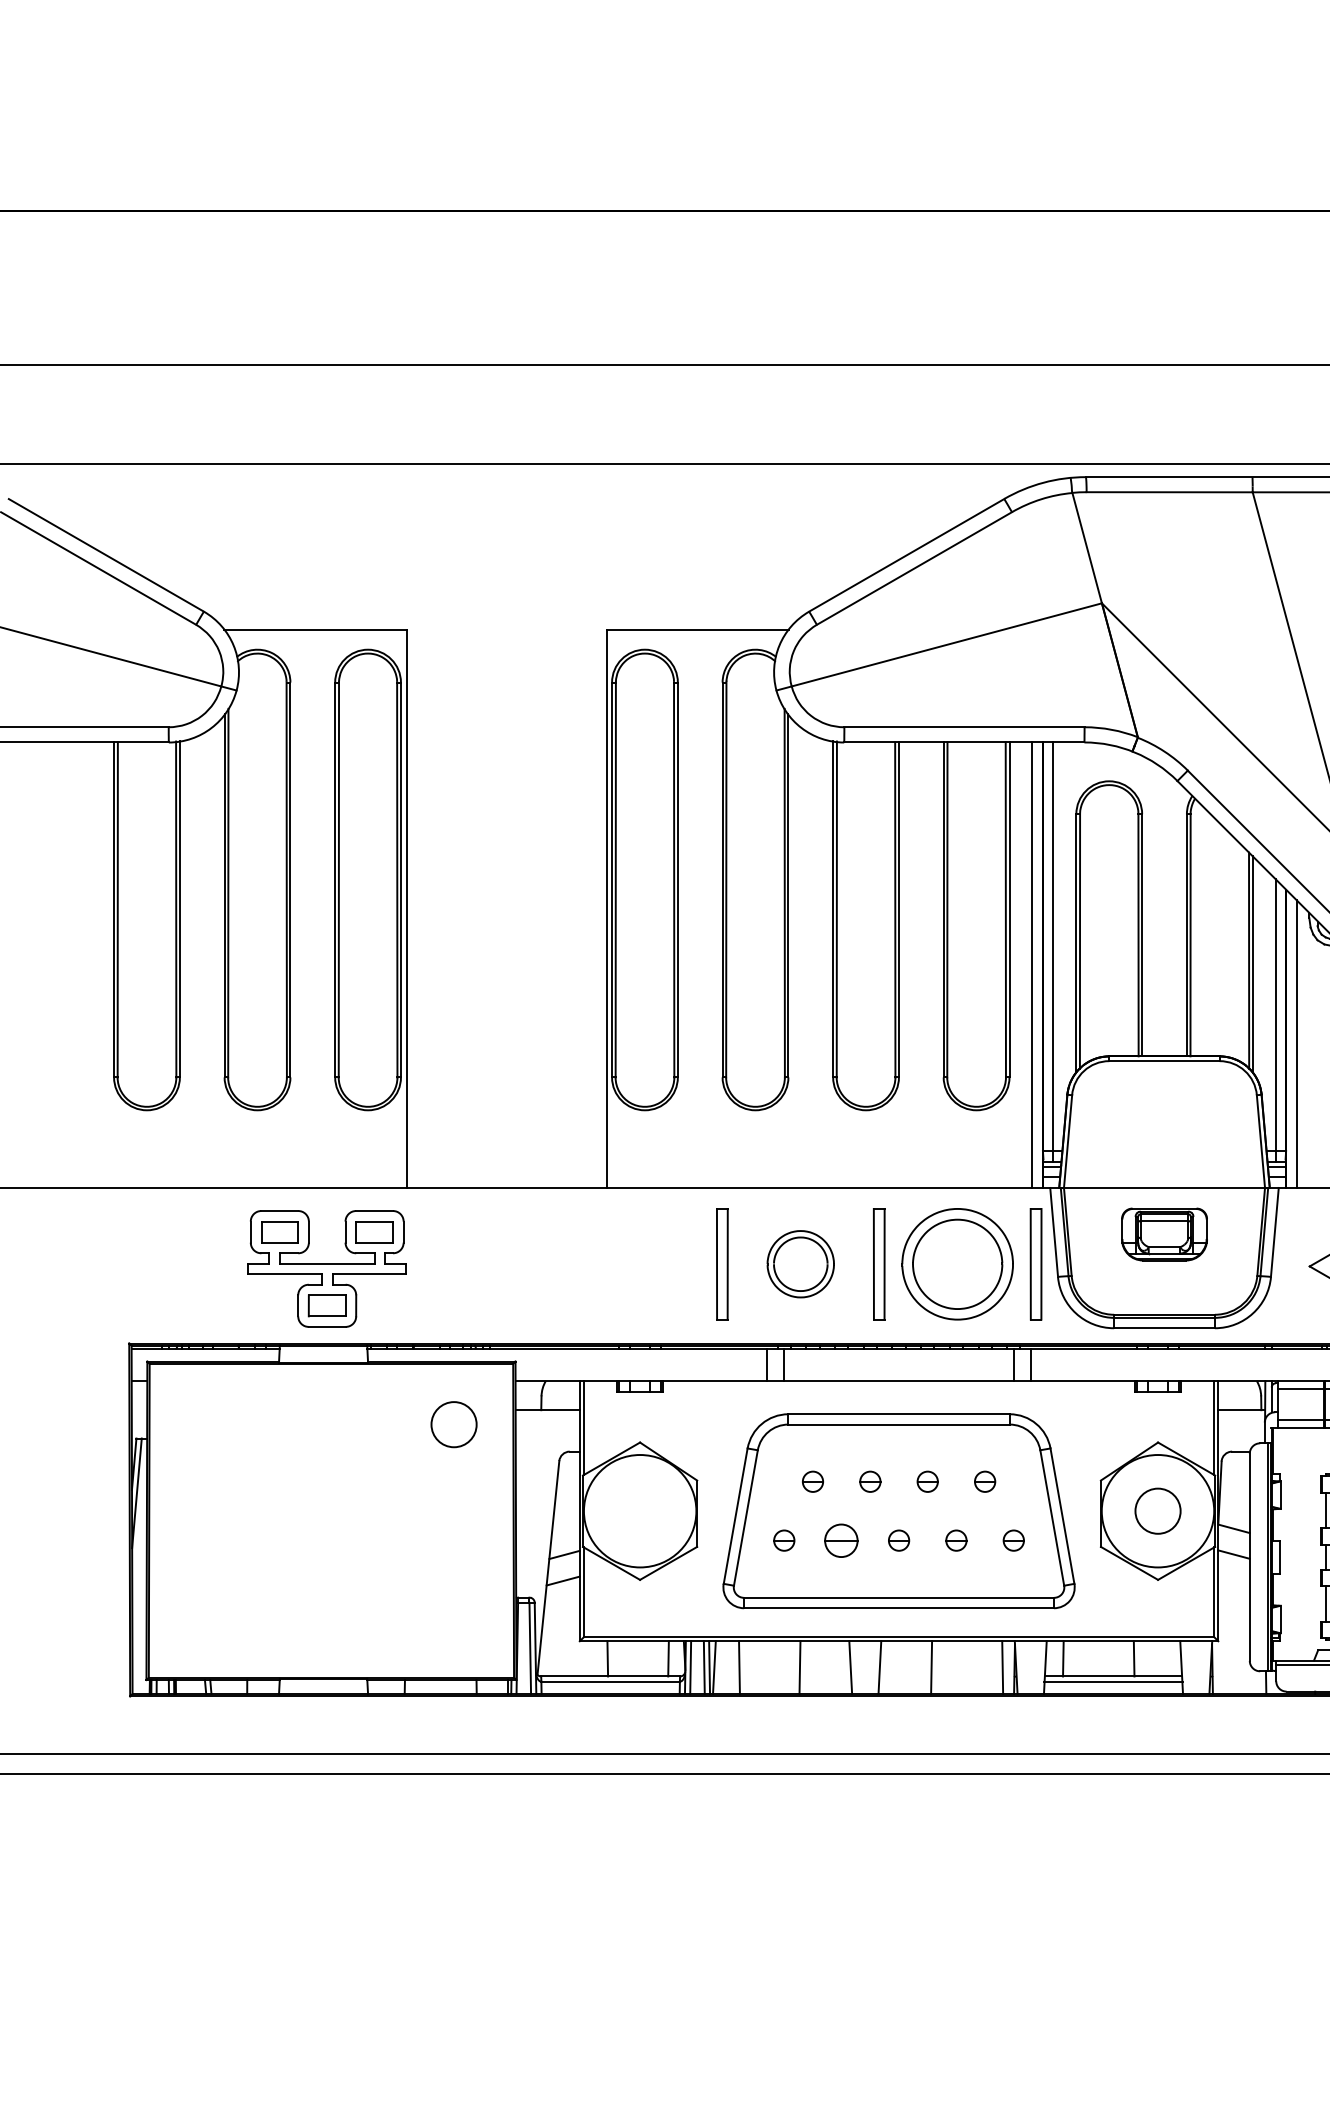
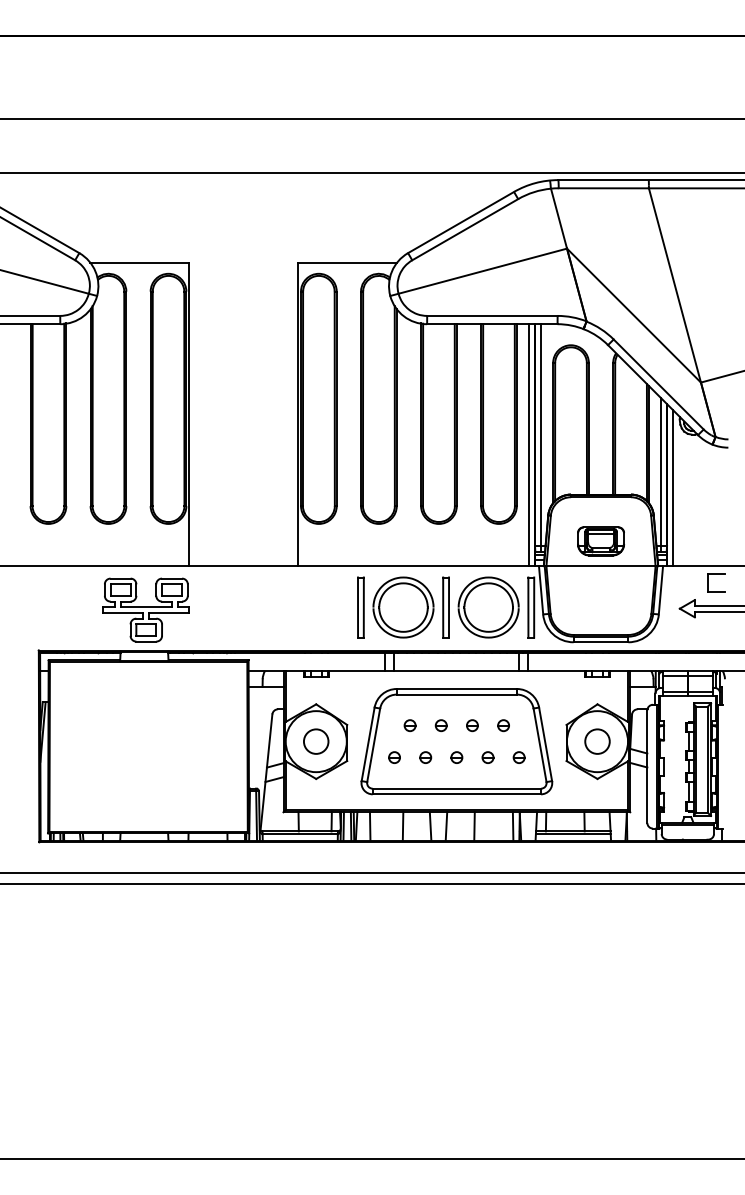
part: (1163, 1234) -> (600, 541), moved
part: (800, 1264) -> (403, 607), size x1.67
circle: (454, 1424) -> (316, 741), moved
part: (841, 1540) -> (425, 757), size x0.62

